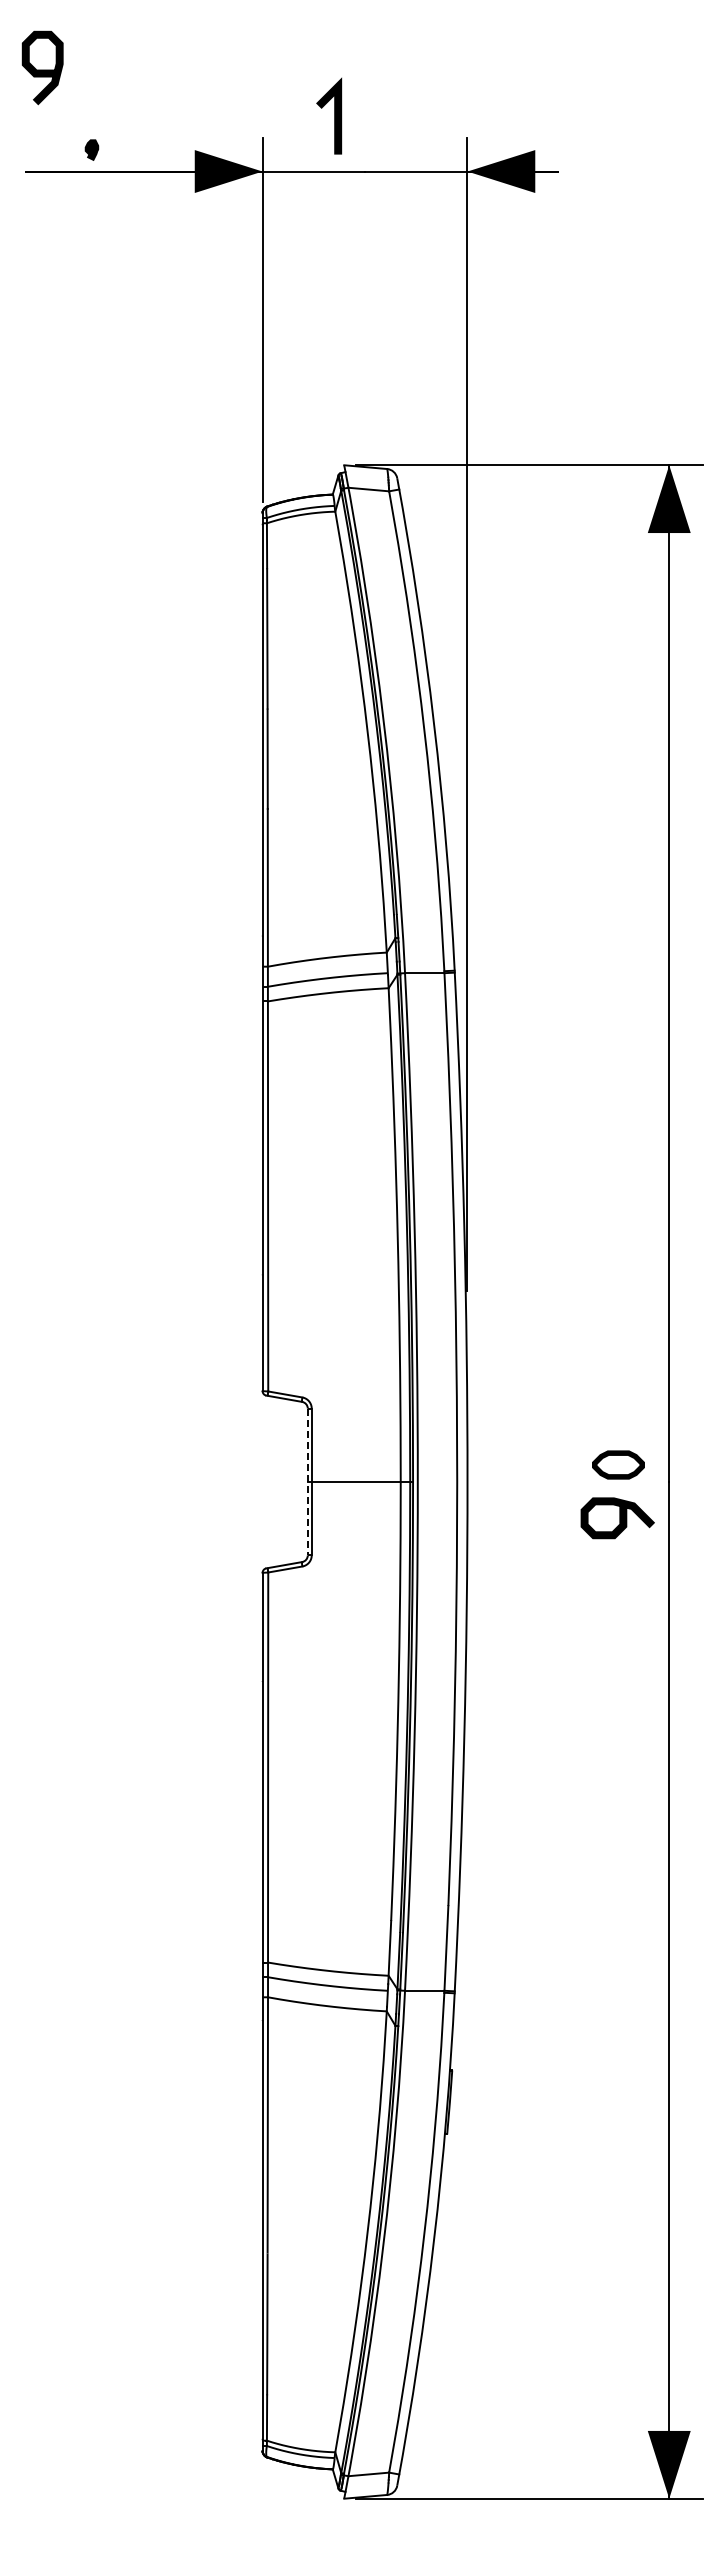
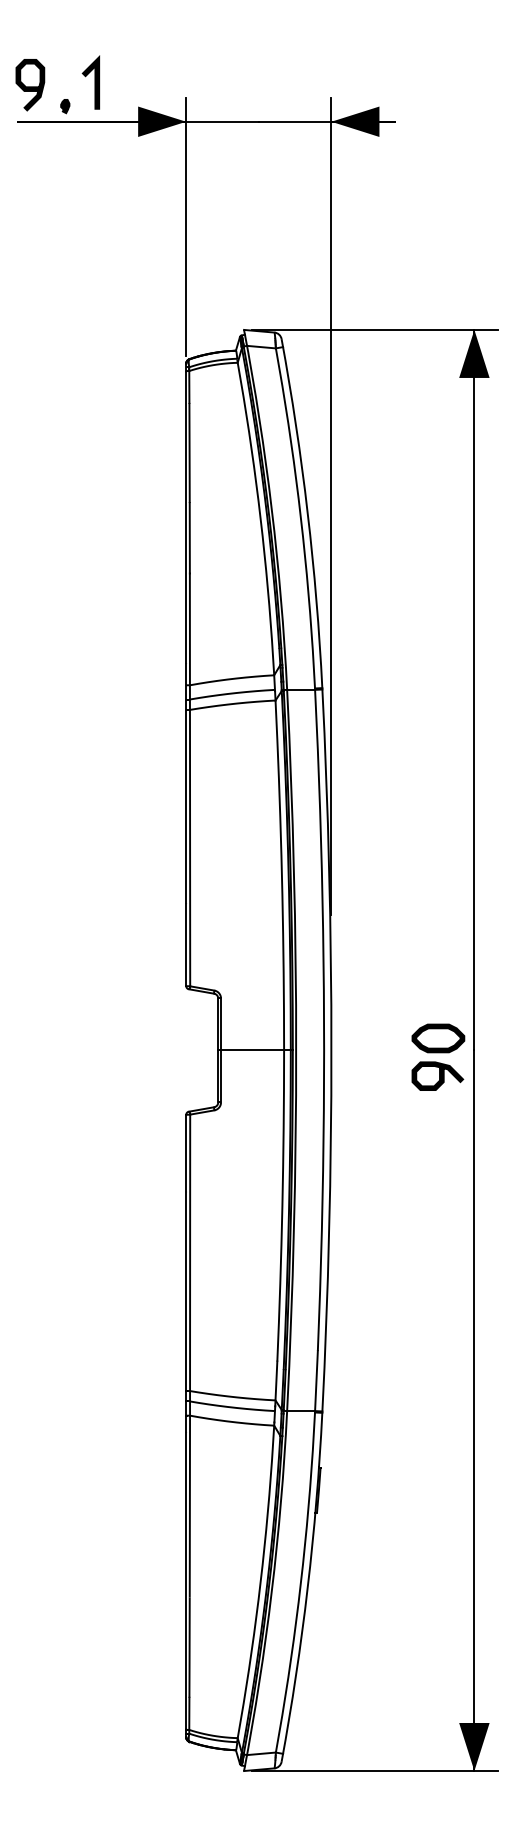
curve: (42, 69) -> (30, 86), moved
line: (334, 115) -> (94, 82), moved
part: (618, 1464) -> (438, 1038), size x1.43
line: (307, 1482) -> (218, 1050), dashed -> solid

